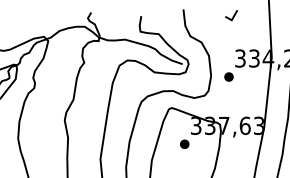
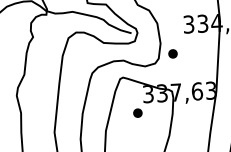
part: (228, 76) -> (172, 53), moved

